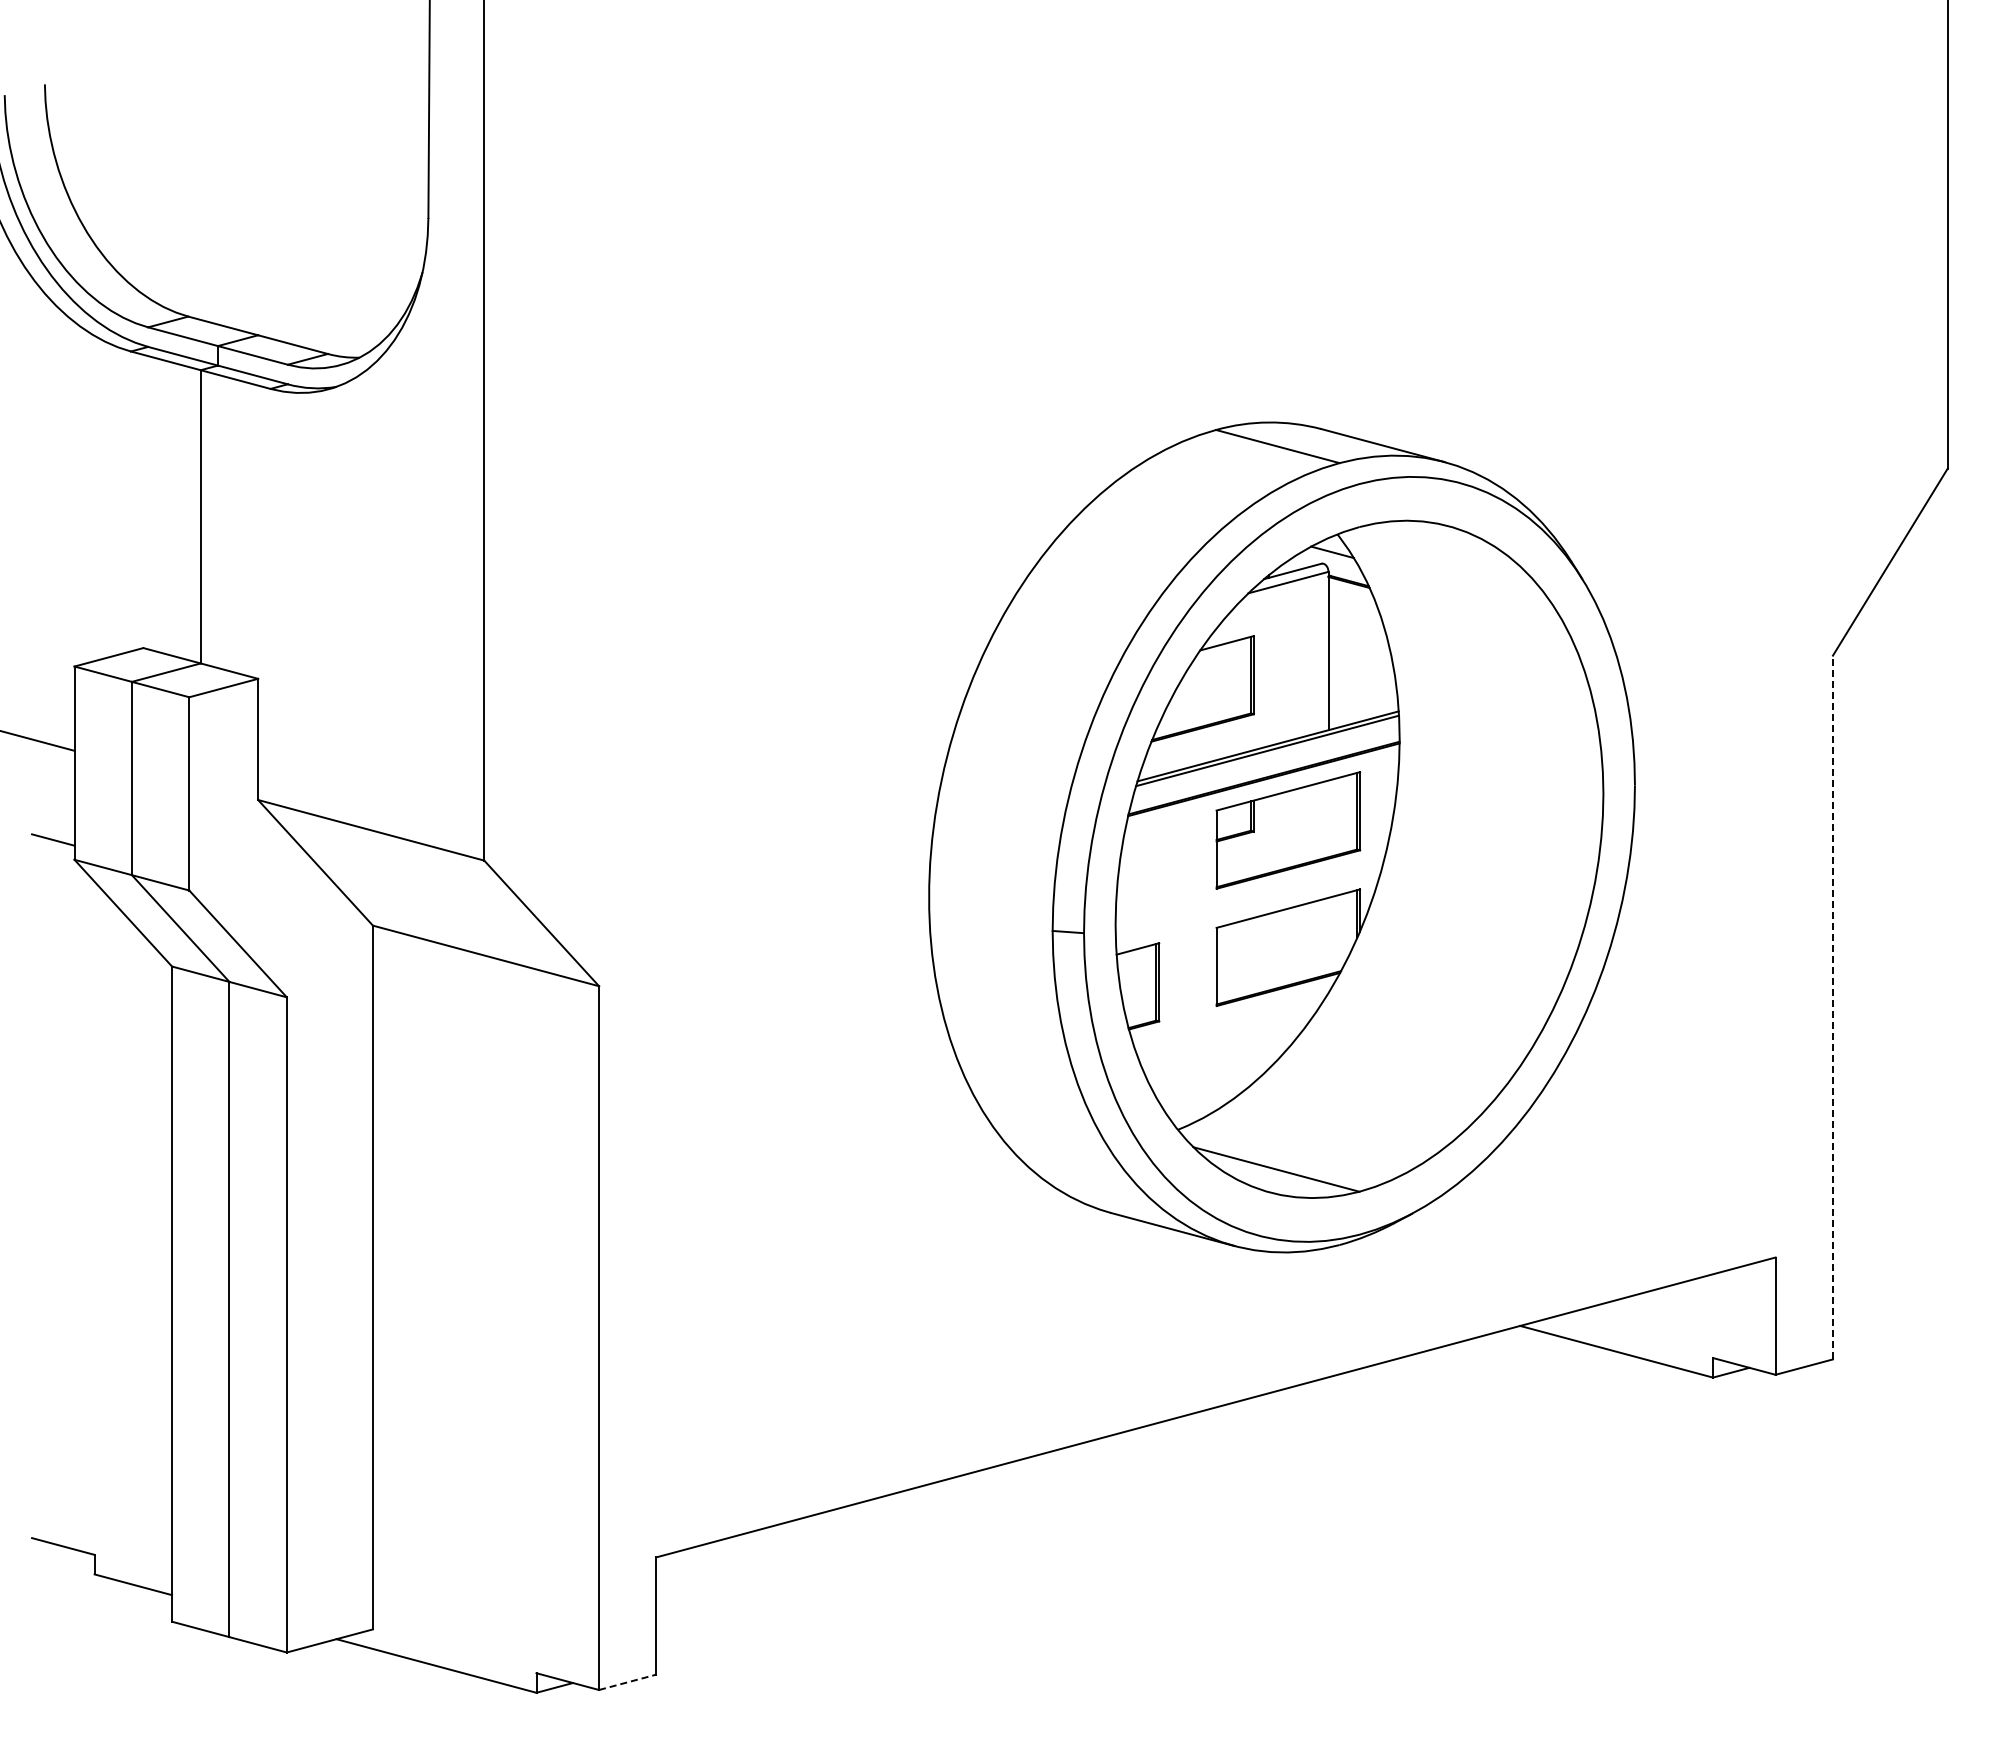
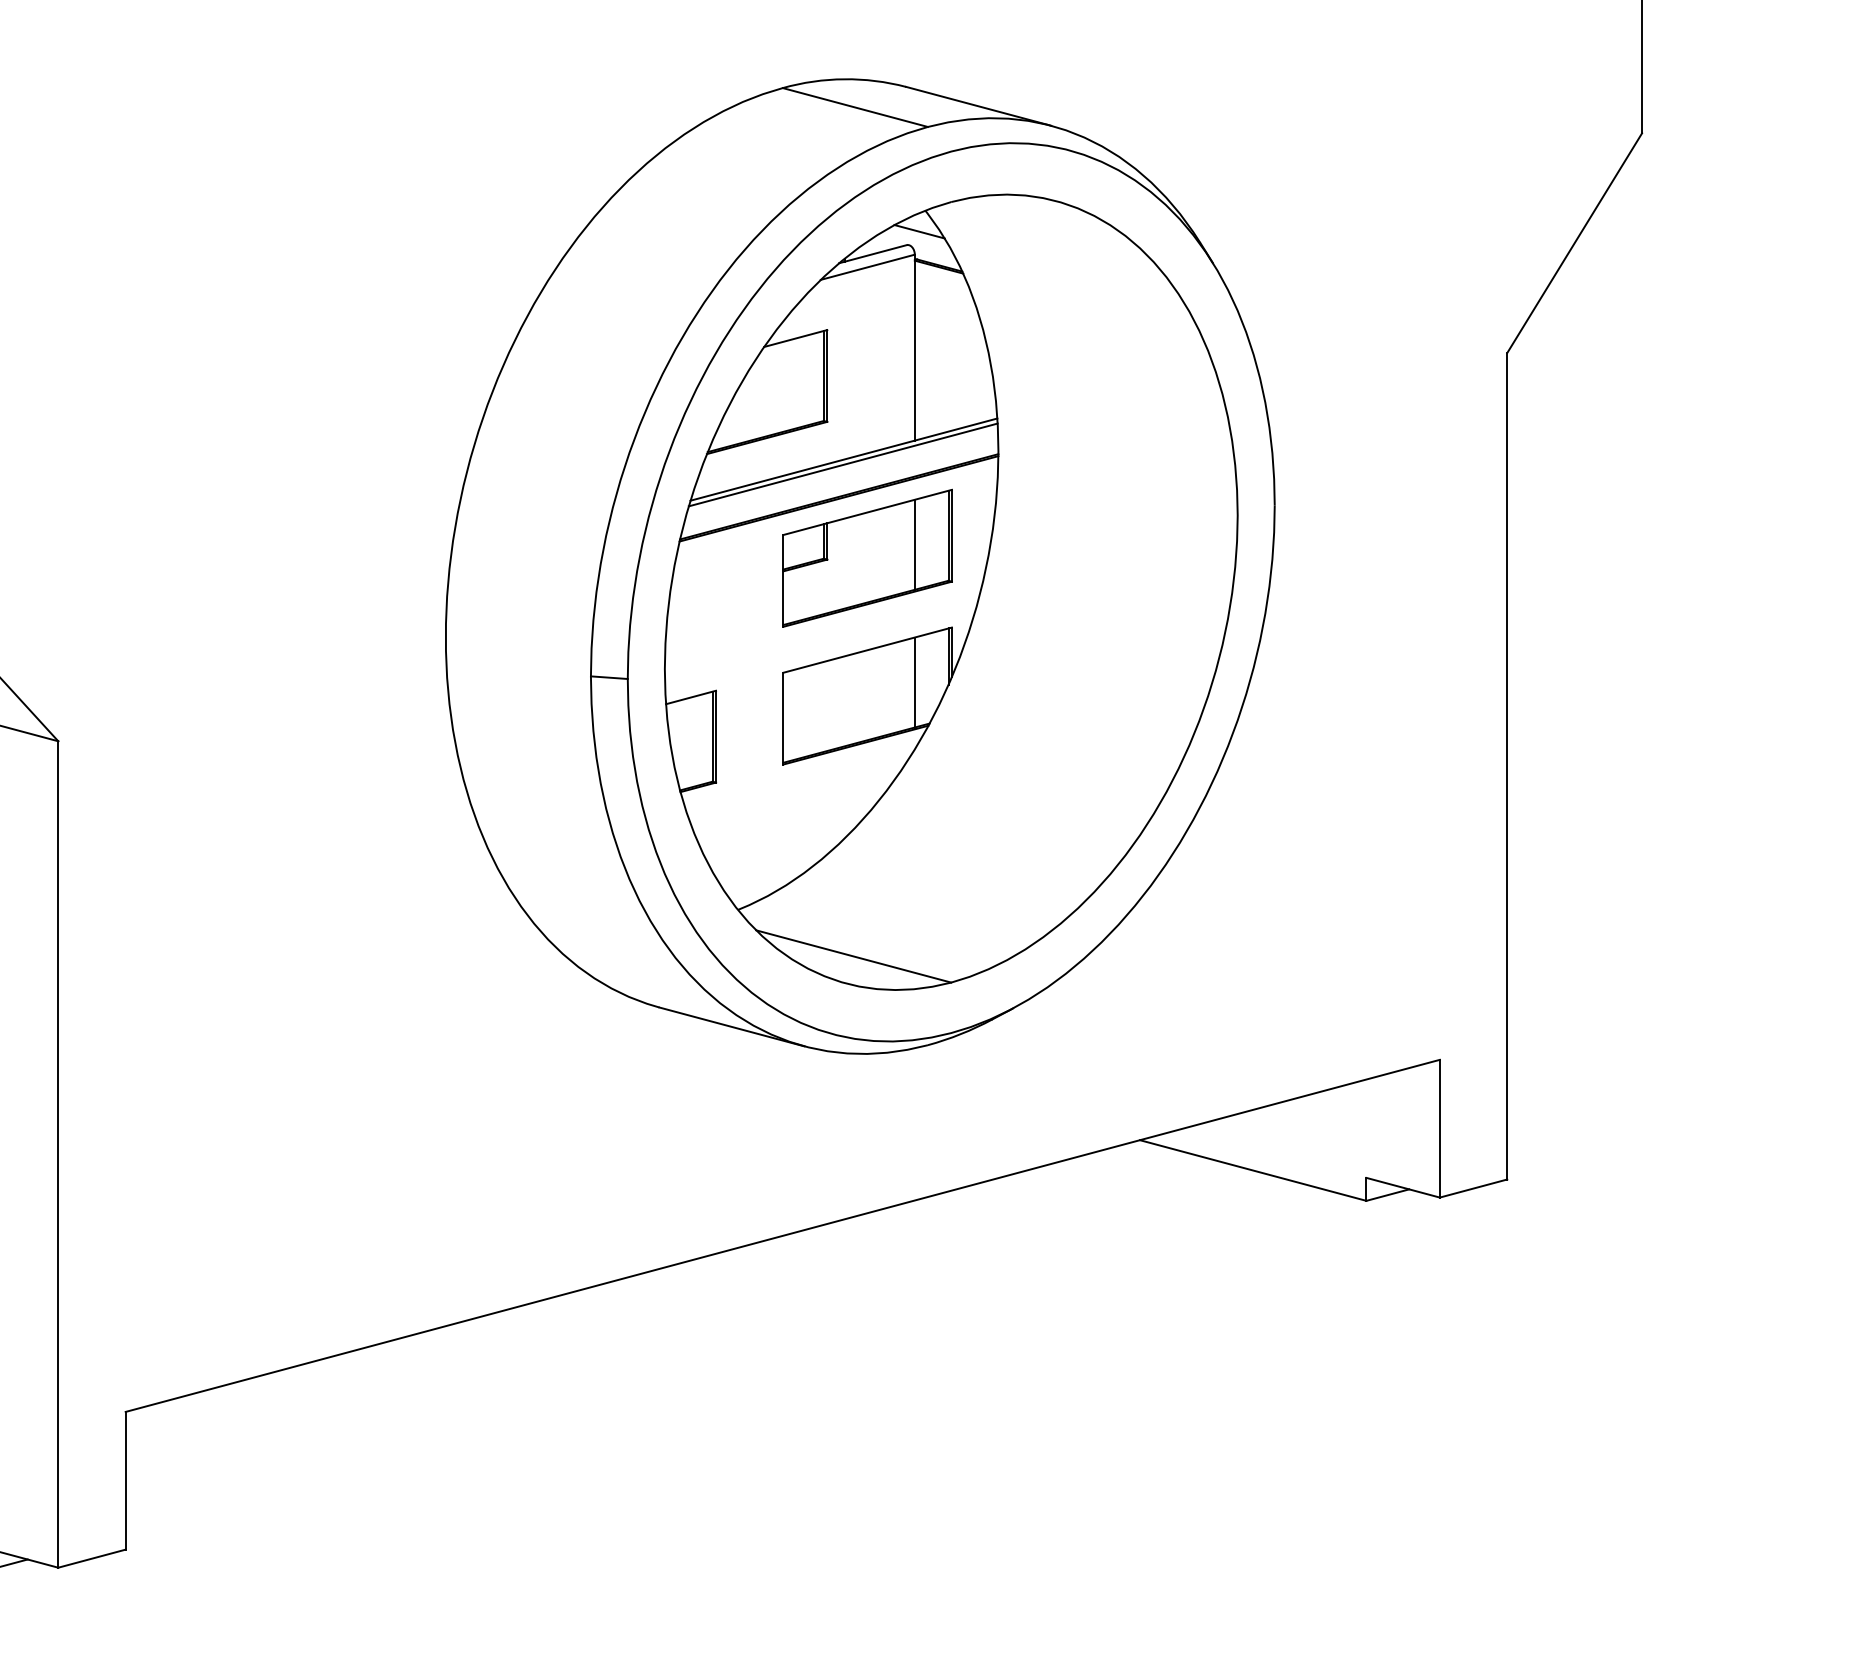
line: (1328, 818) -> (914, 544), added
line: (1328, 935) -> (914, 681), added
line: (1832, 1007) -> (1506, 766), dashed -> solid
line: (627, 1682) -> (91, 1558), dashed -> solid

